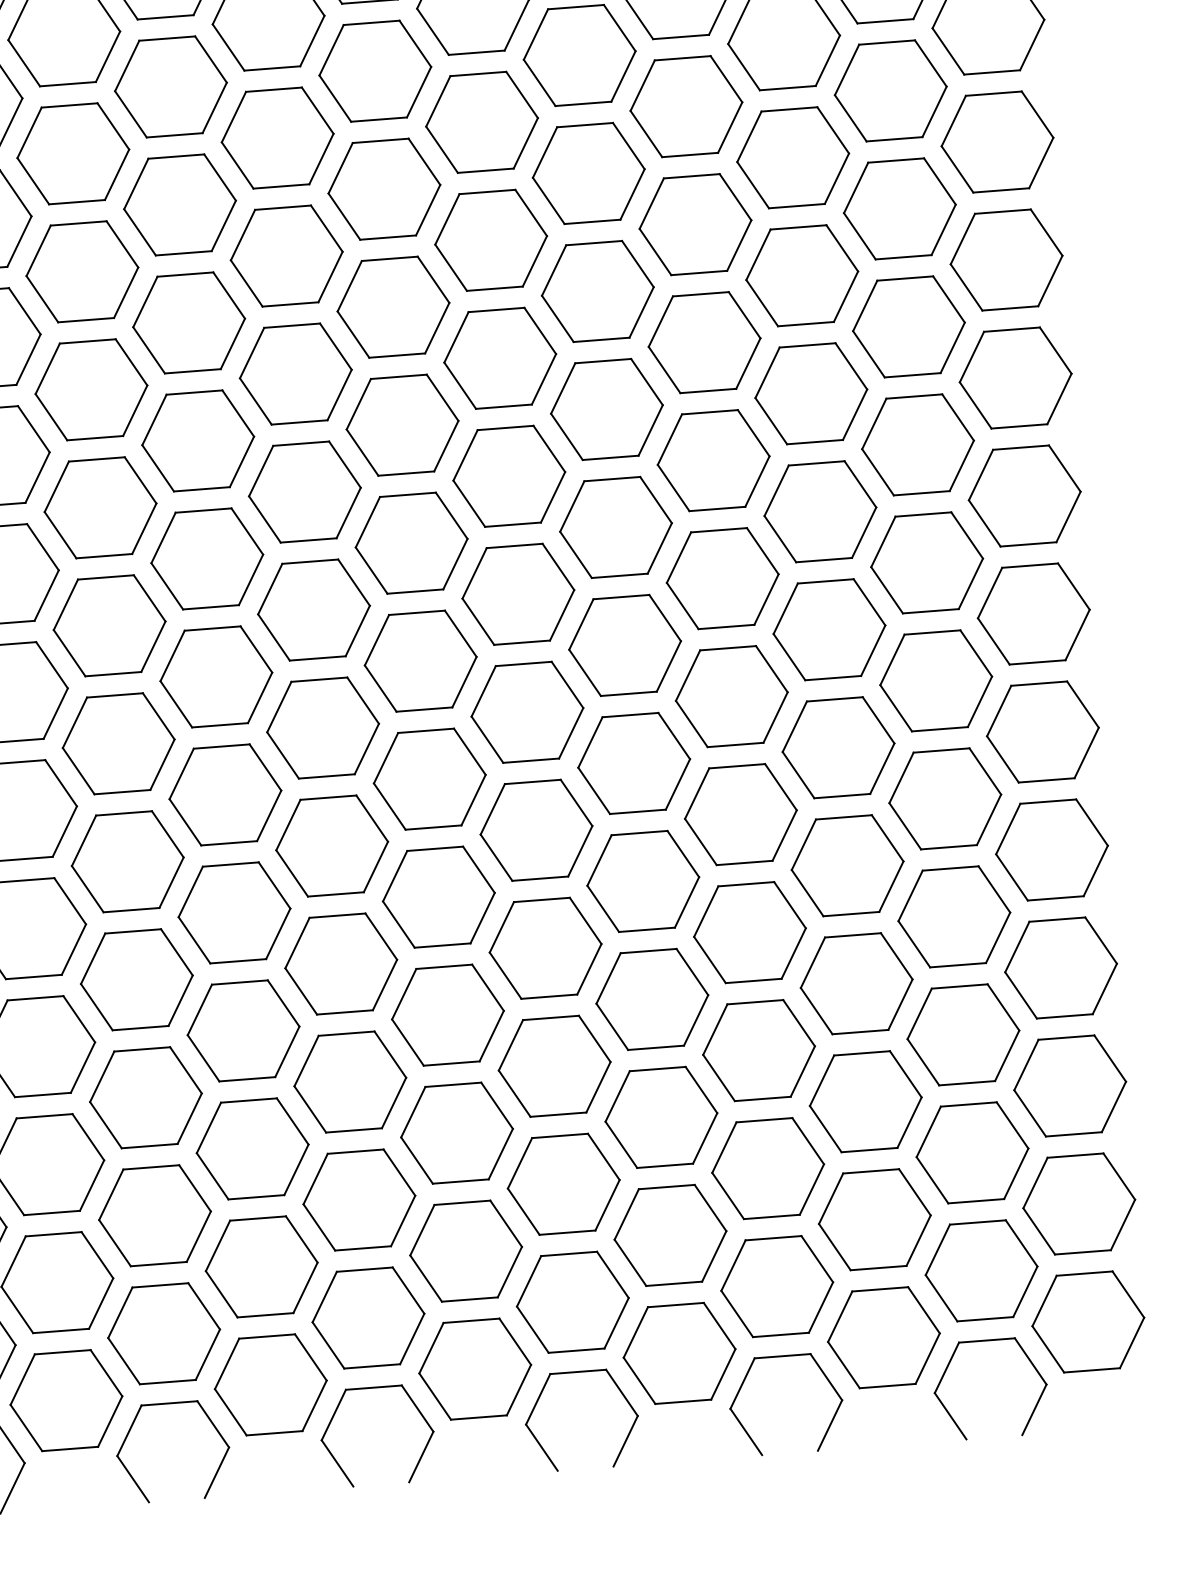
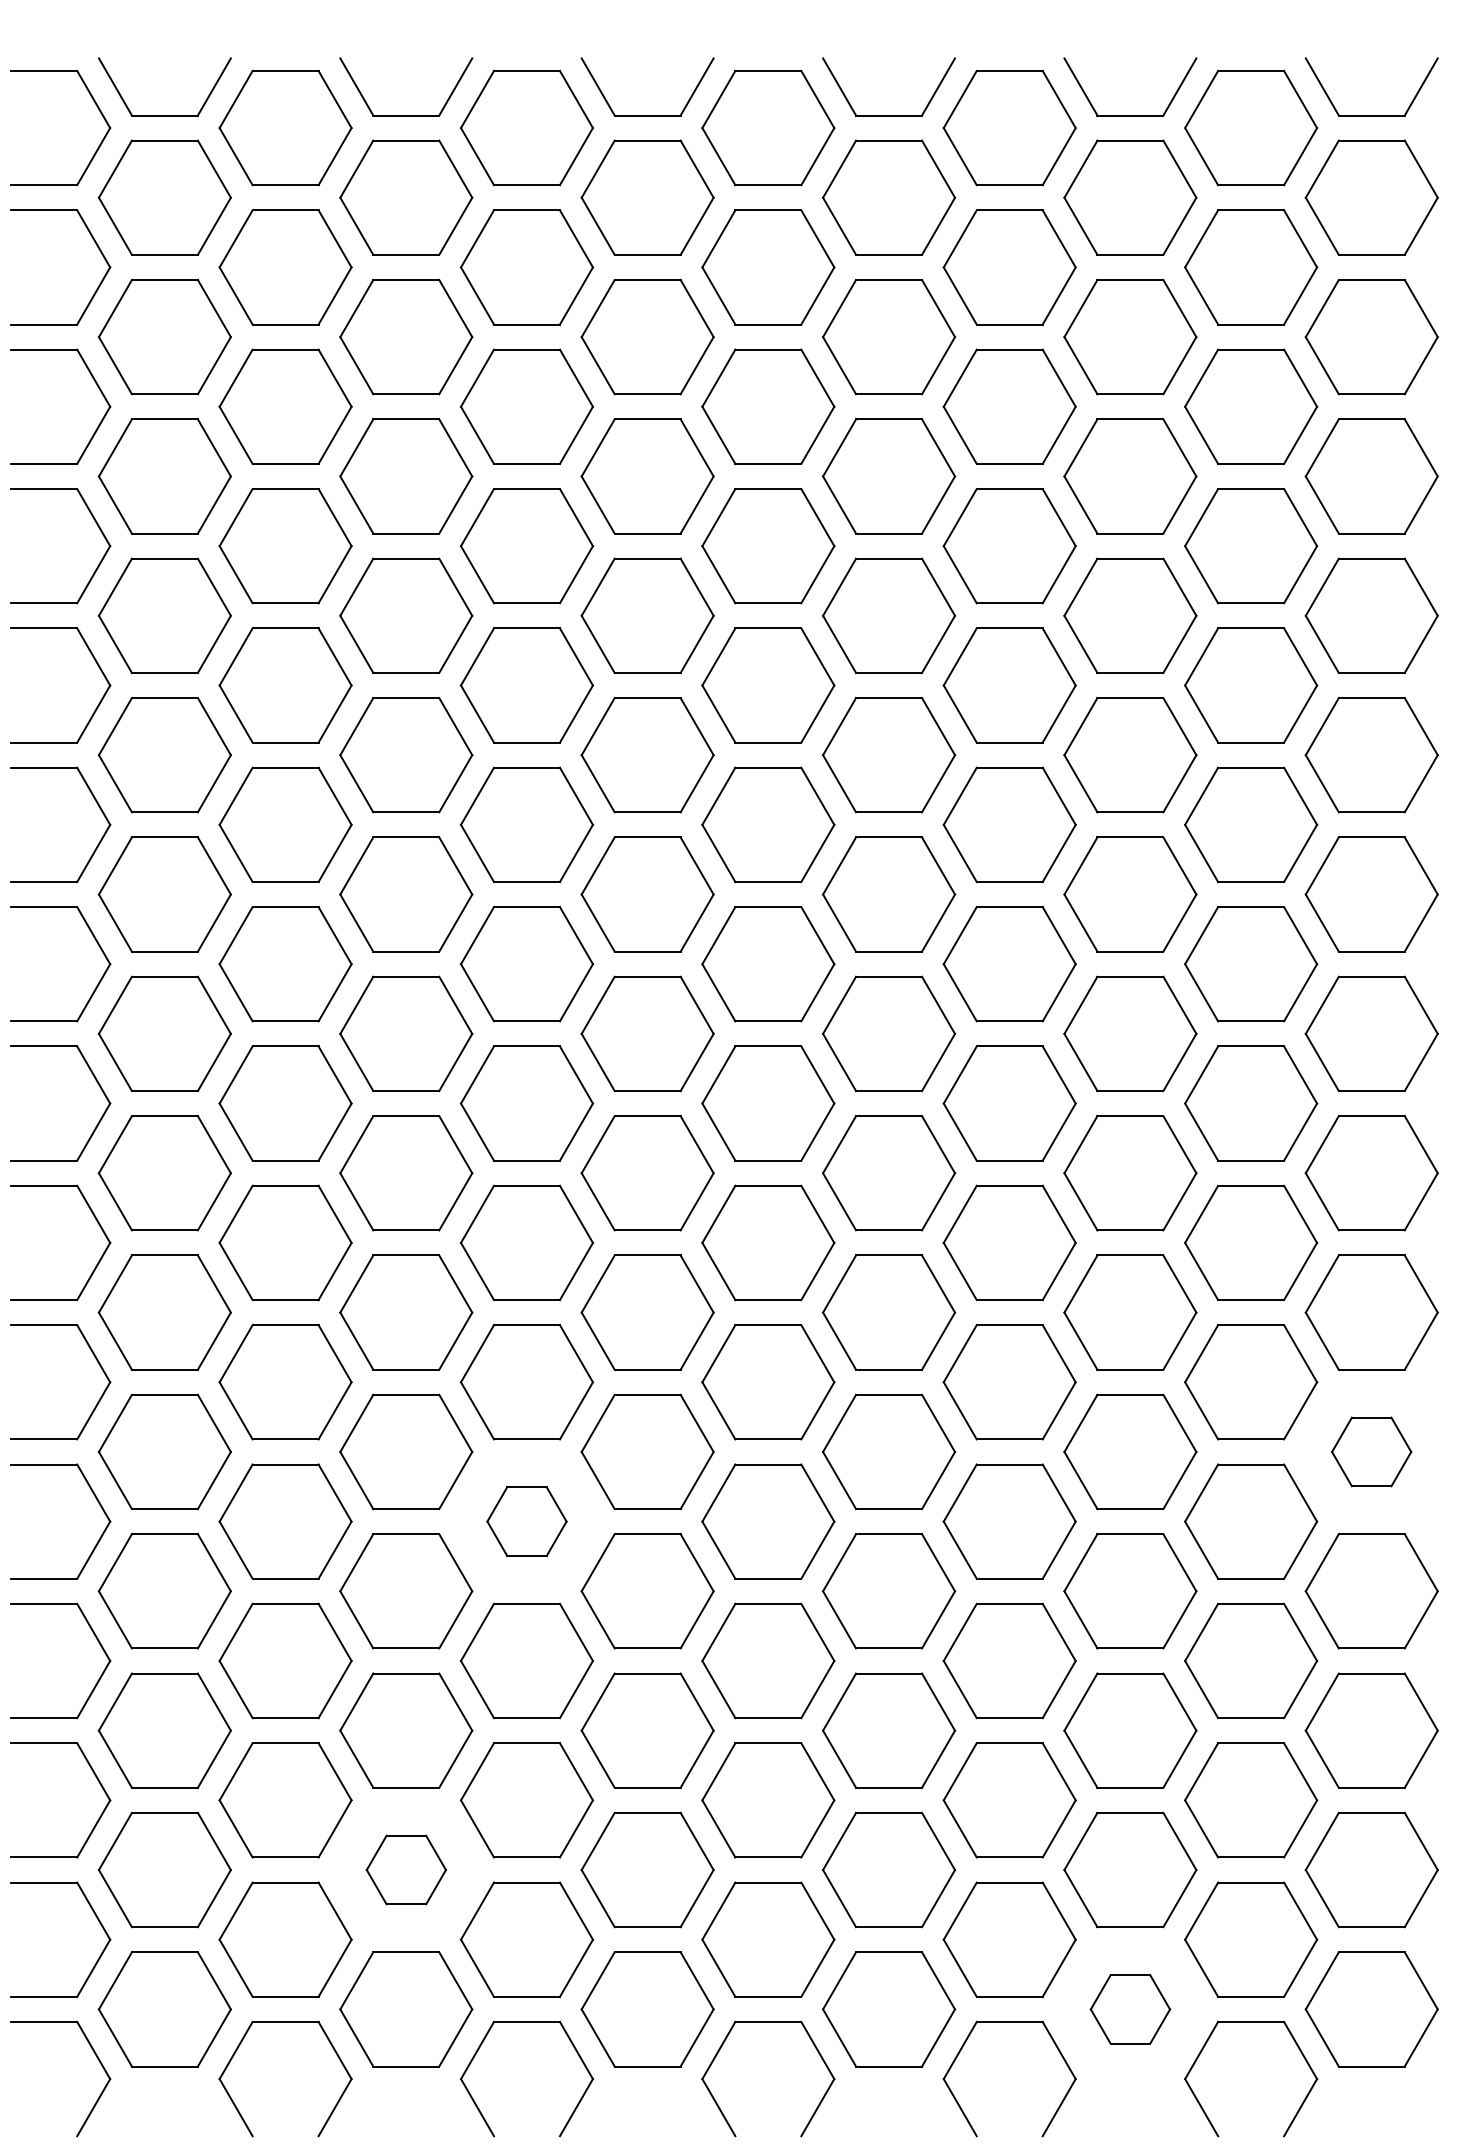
part: (1051, 849) -> (1371, 1451), size x0.6
part: (340, 963) -> (526, 1521), size x0.6
part: (261, 1266) -> (406, 1869), size x0.6
part: (884, 1337) -> (1130, 2009), size x0.6

